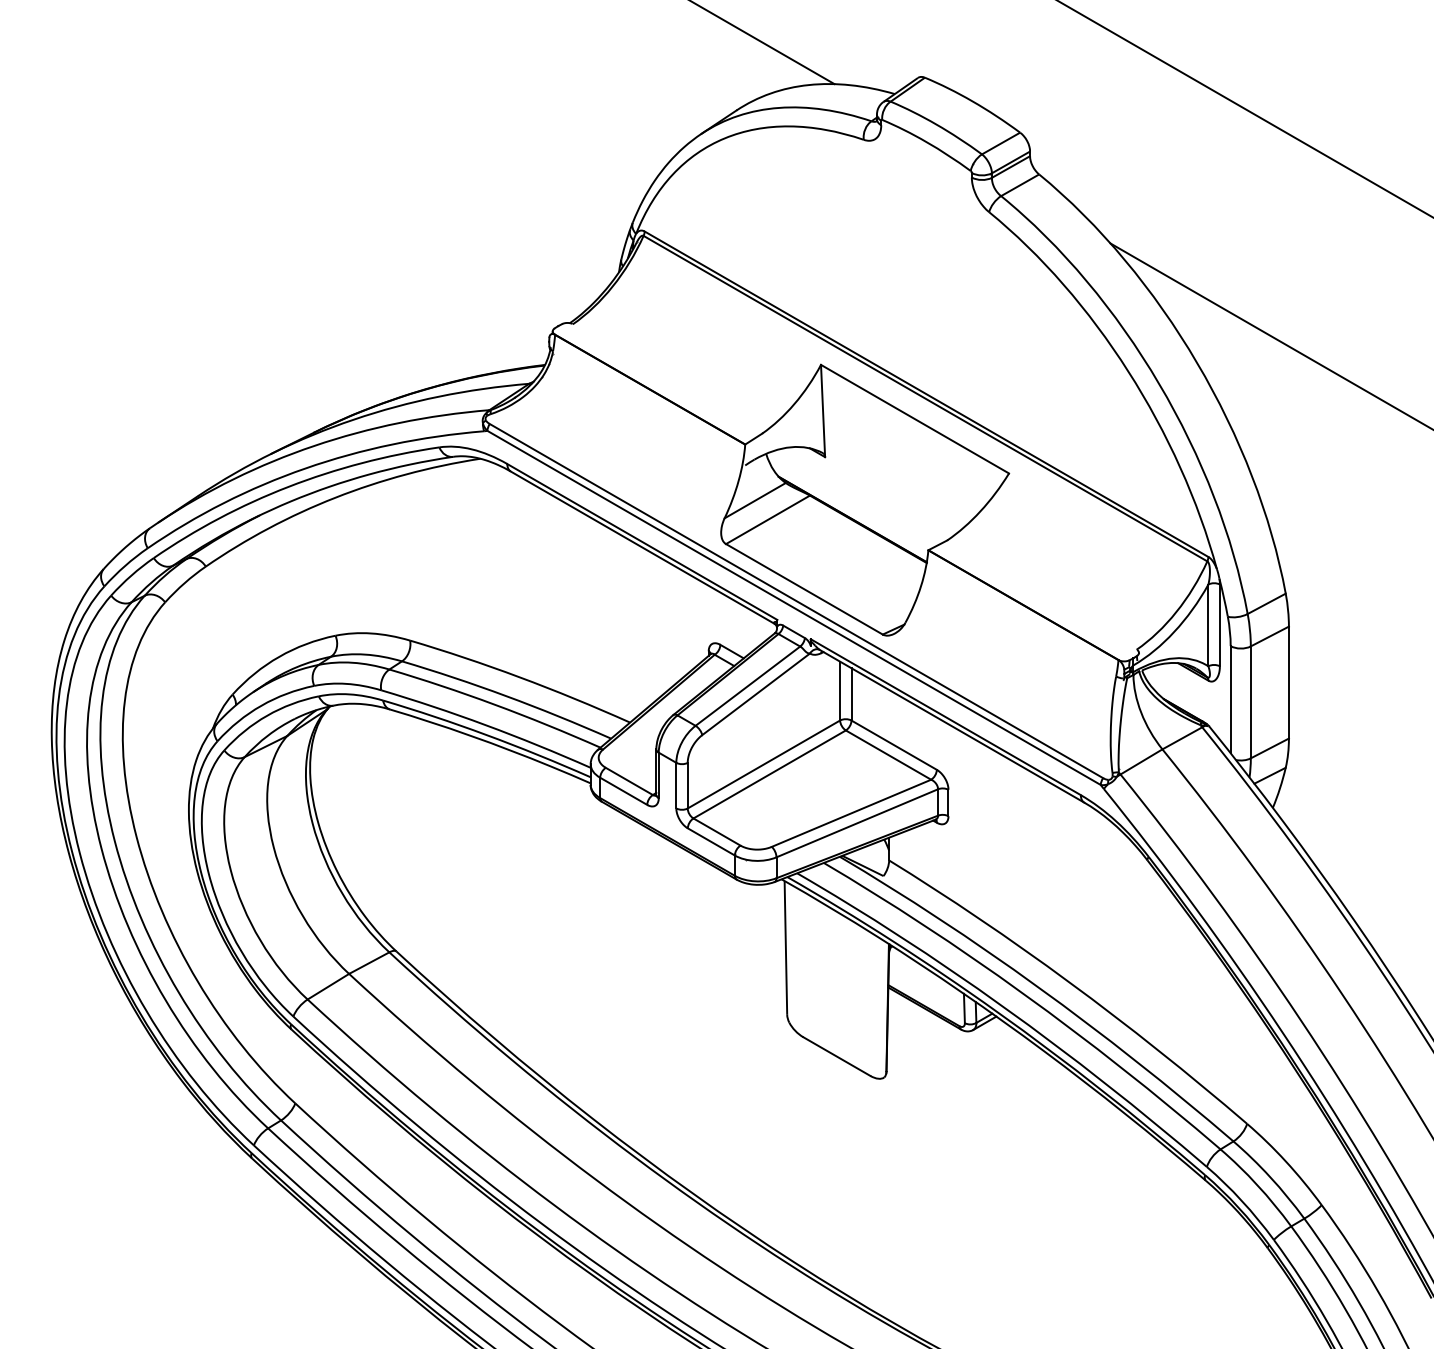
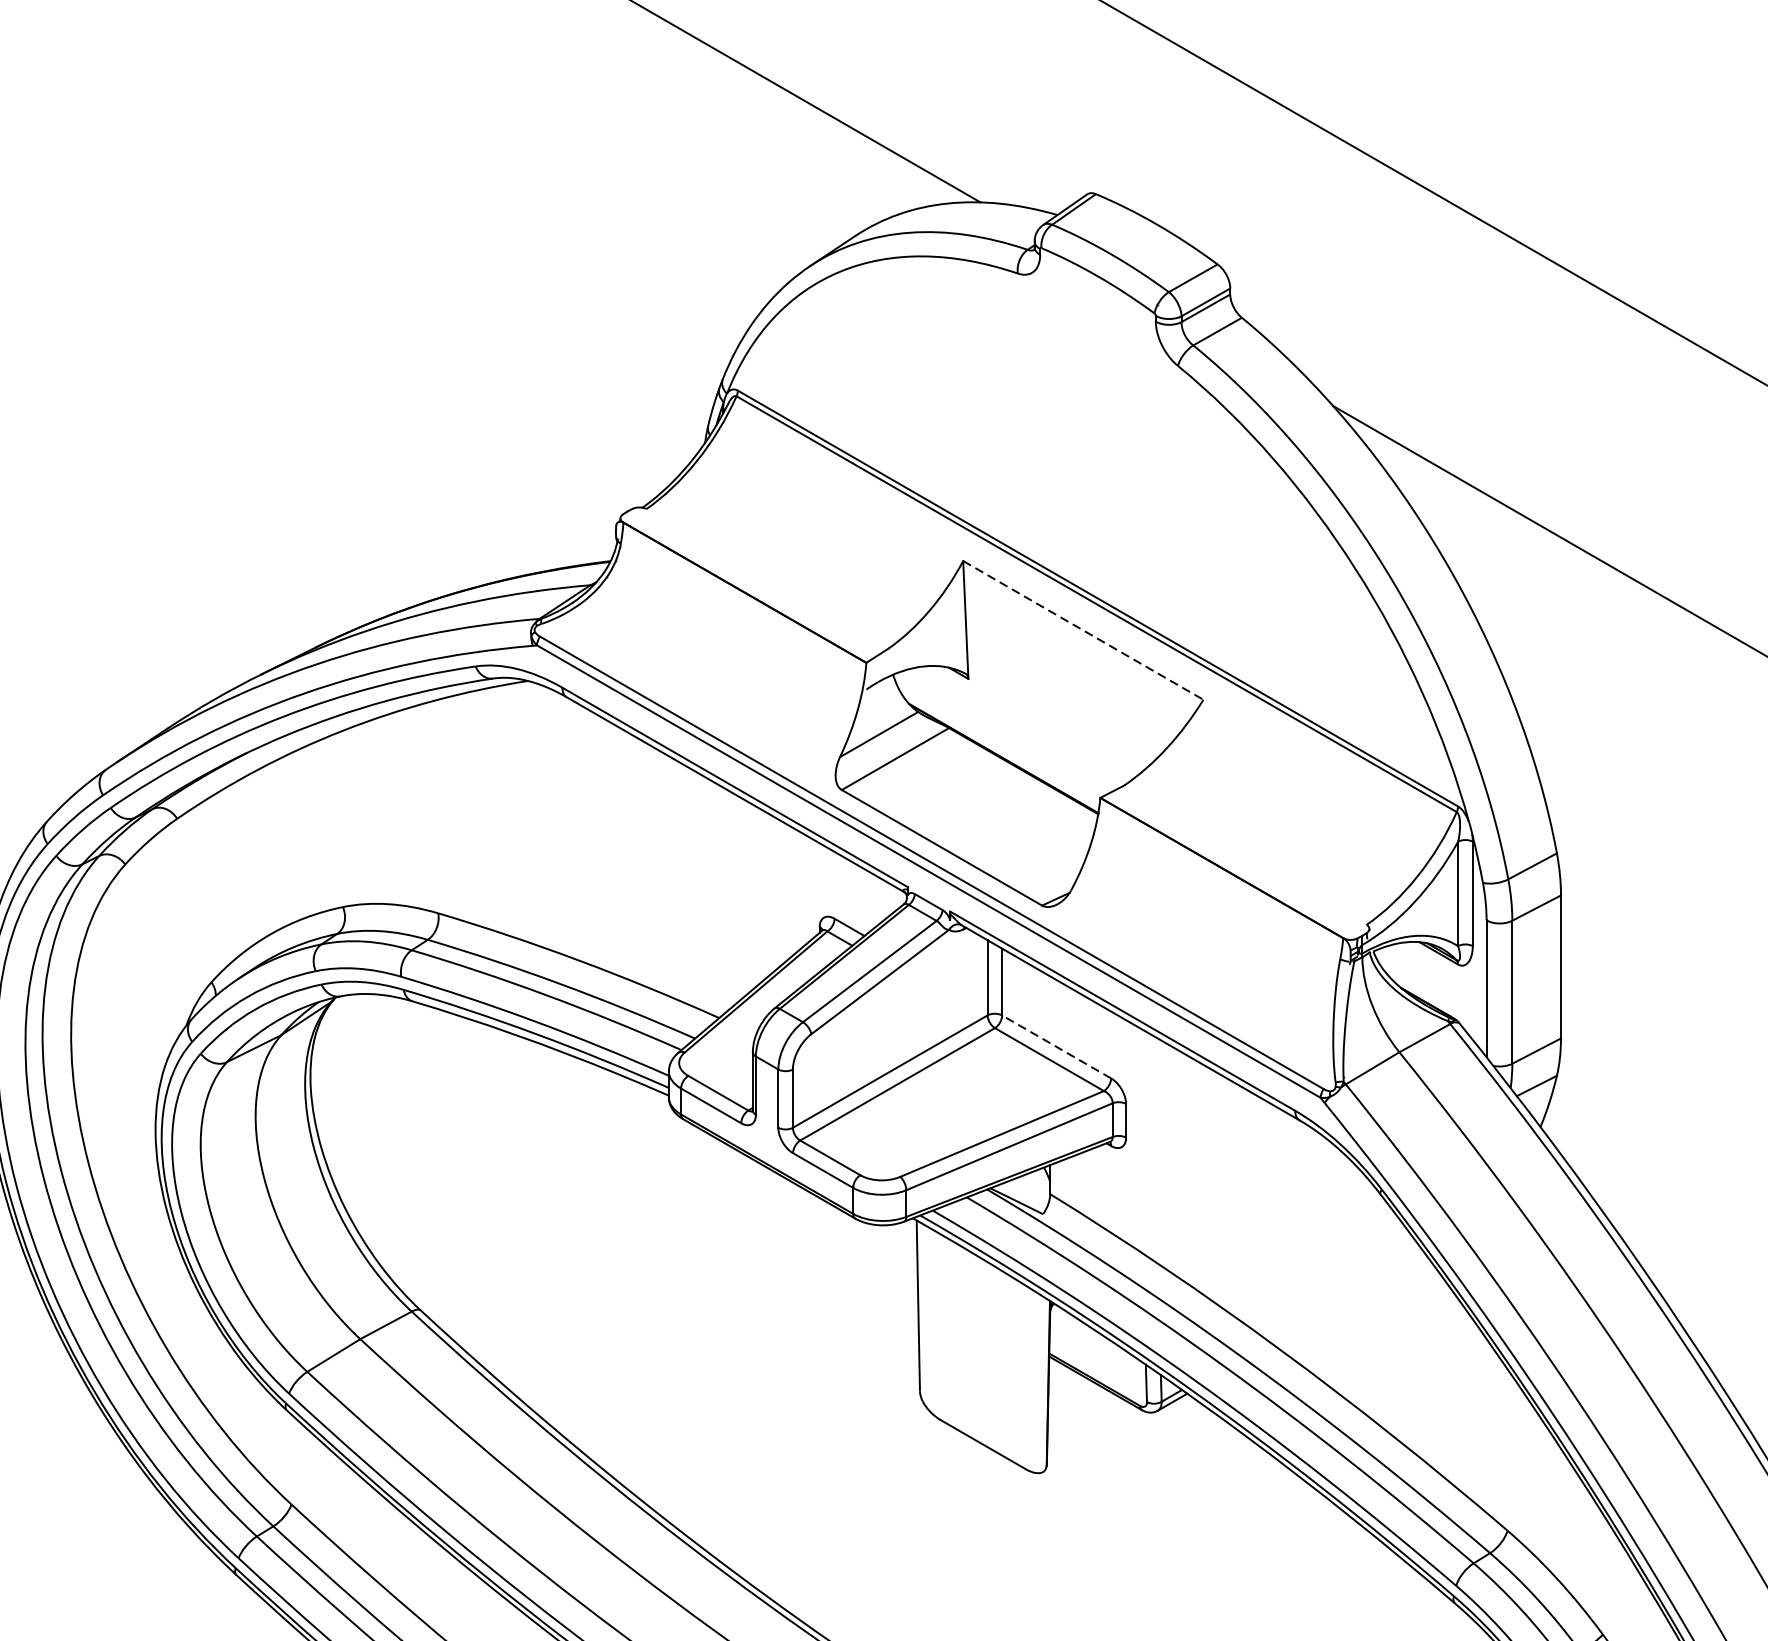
line: (915, 419) -> (1083, 630), solid -> dashed
line: (893, 744) -> (1055, 1046), solid -> dashed

